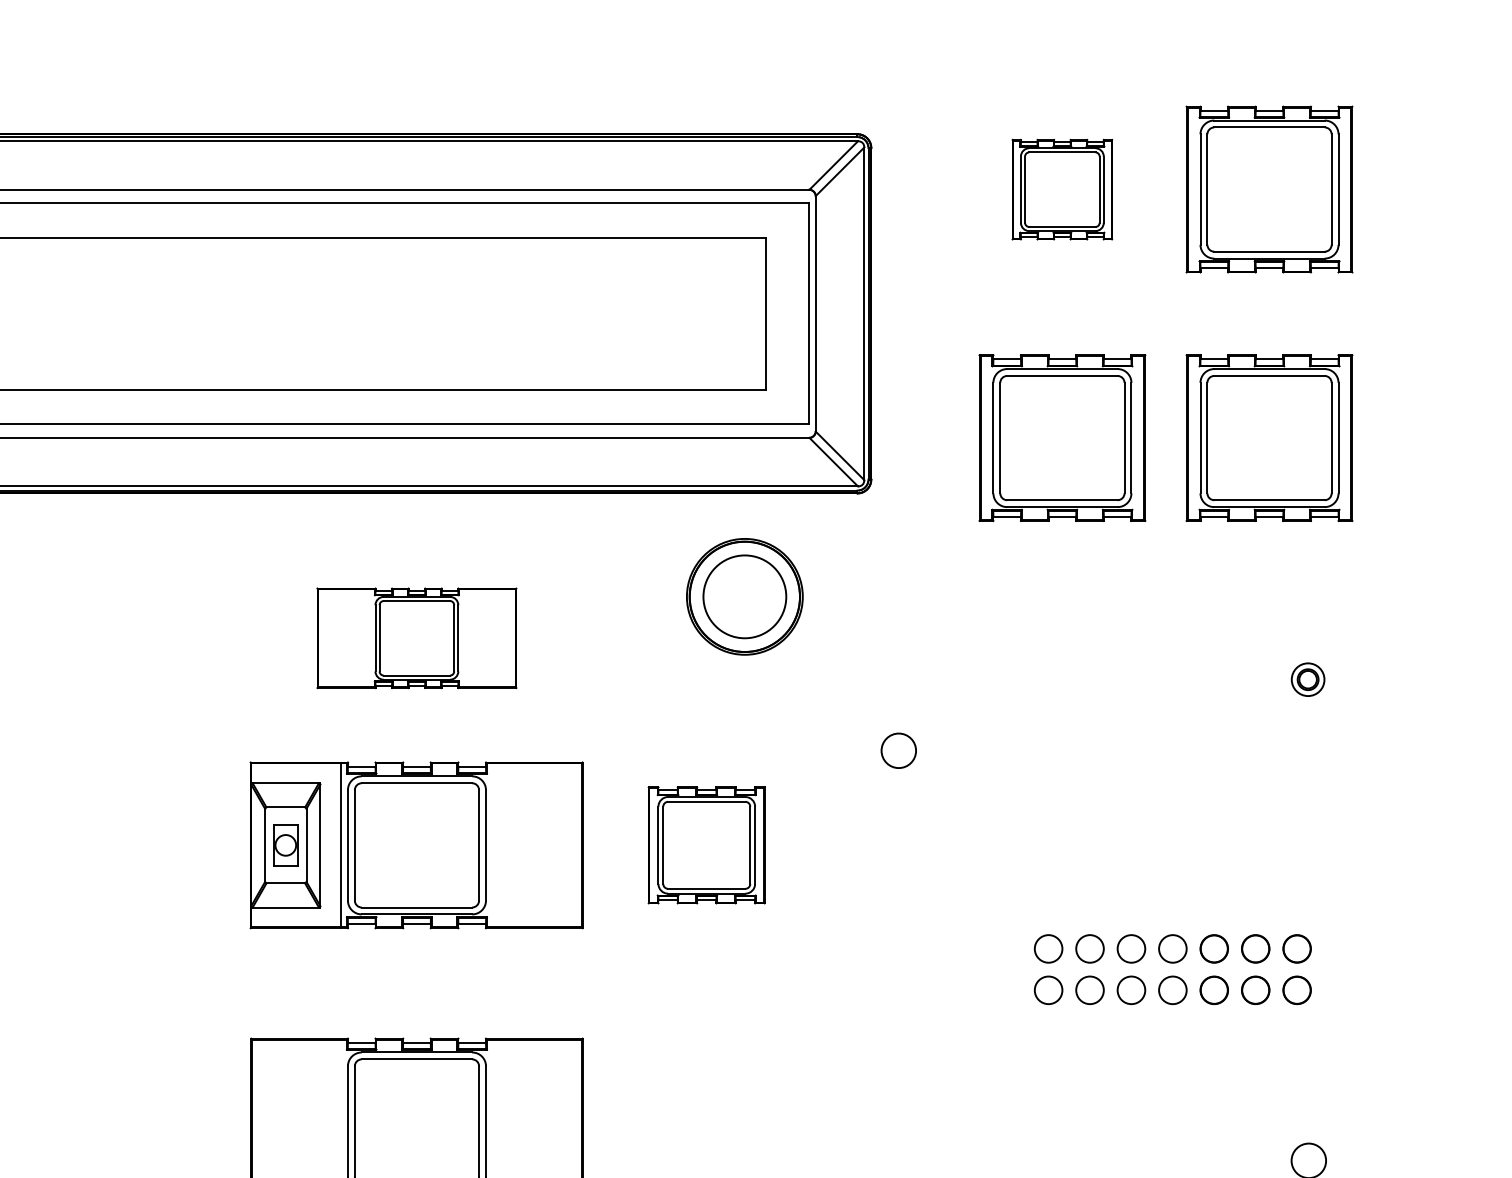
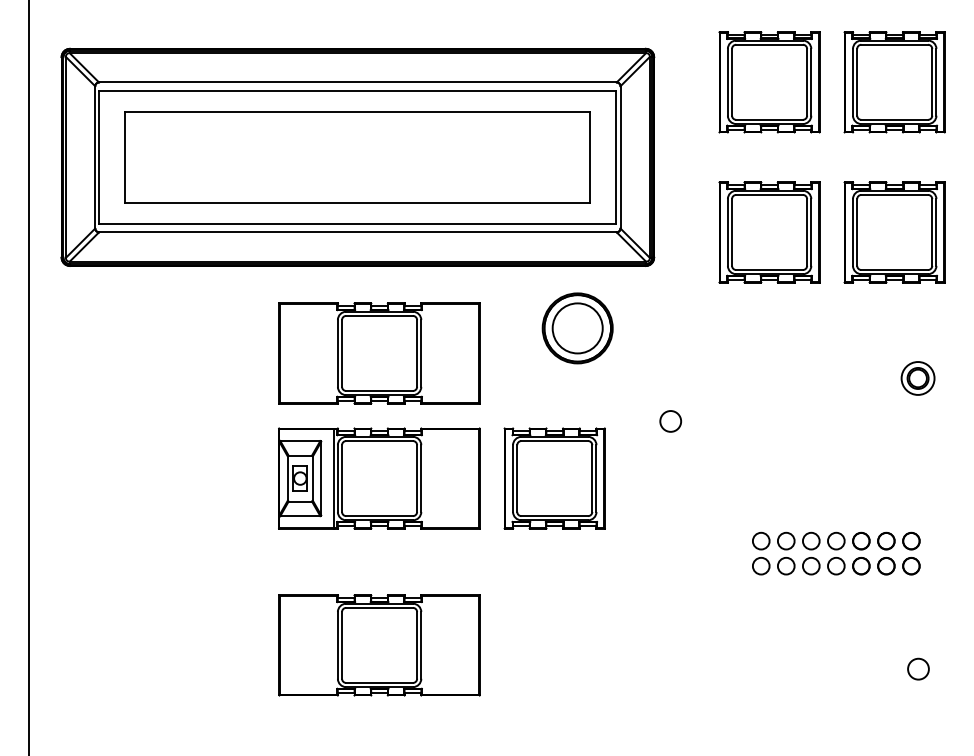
part: (1062, 189) -> (769, 82), size x1.67
part: (416, 638) -> (379, 353), size x1.67
part: (1307, 679) -> (917, 378), size x1.67
part: (706, 845) -> (554, 478), size x1.43

